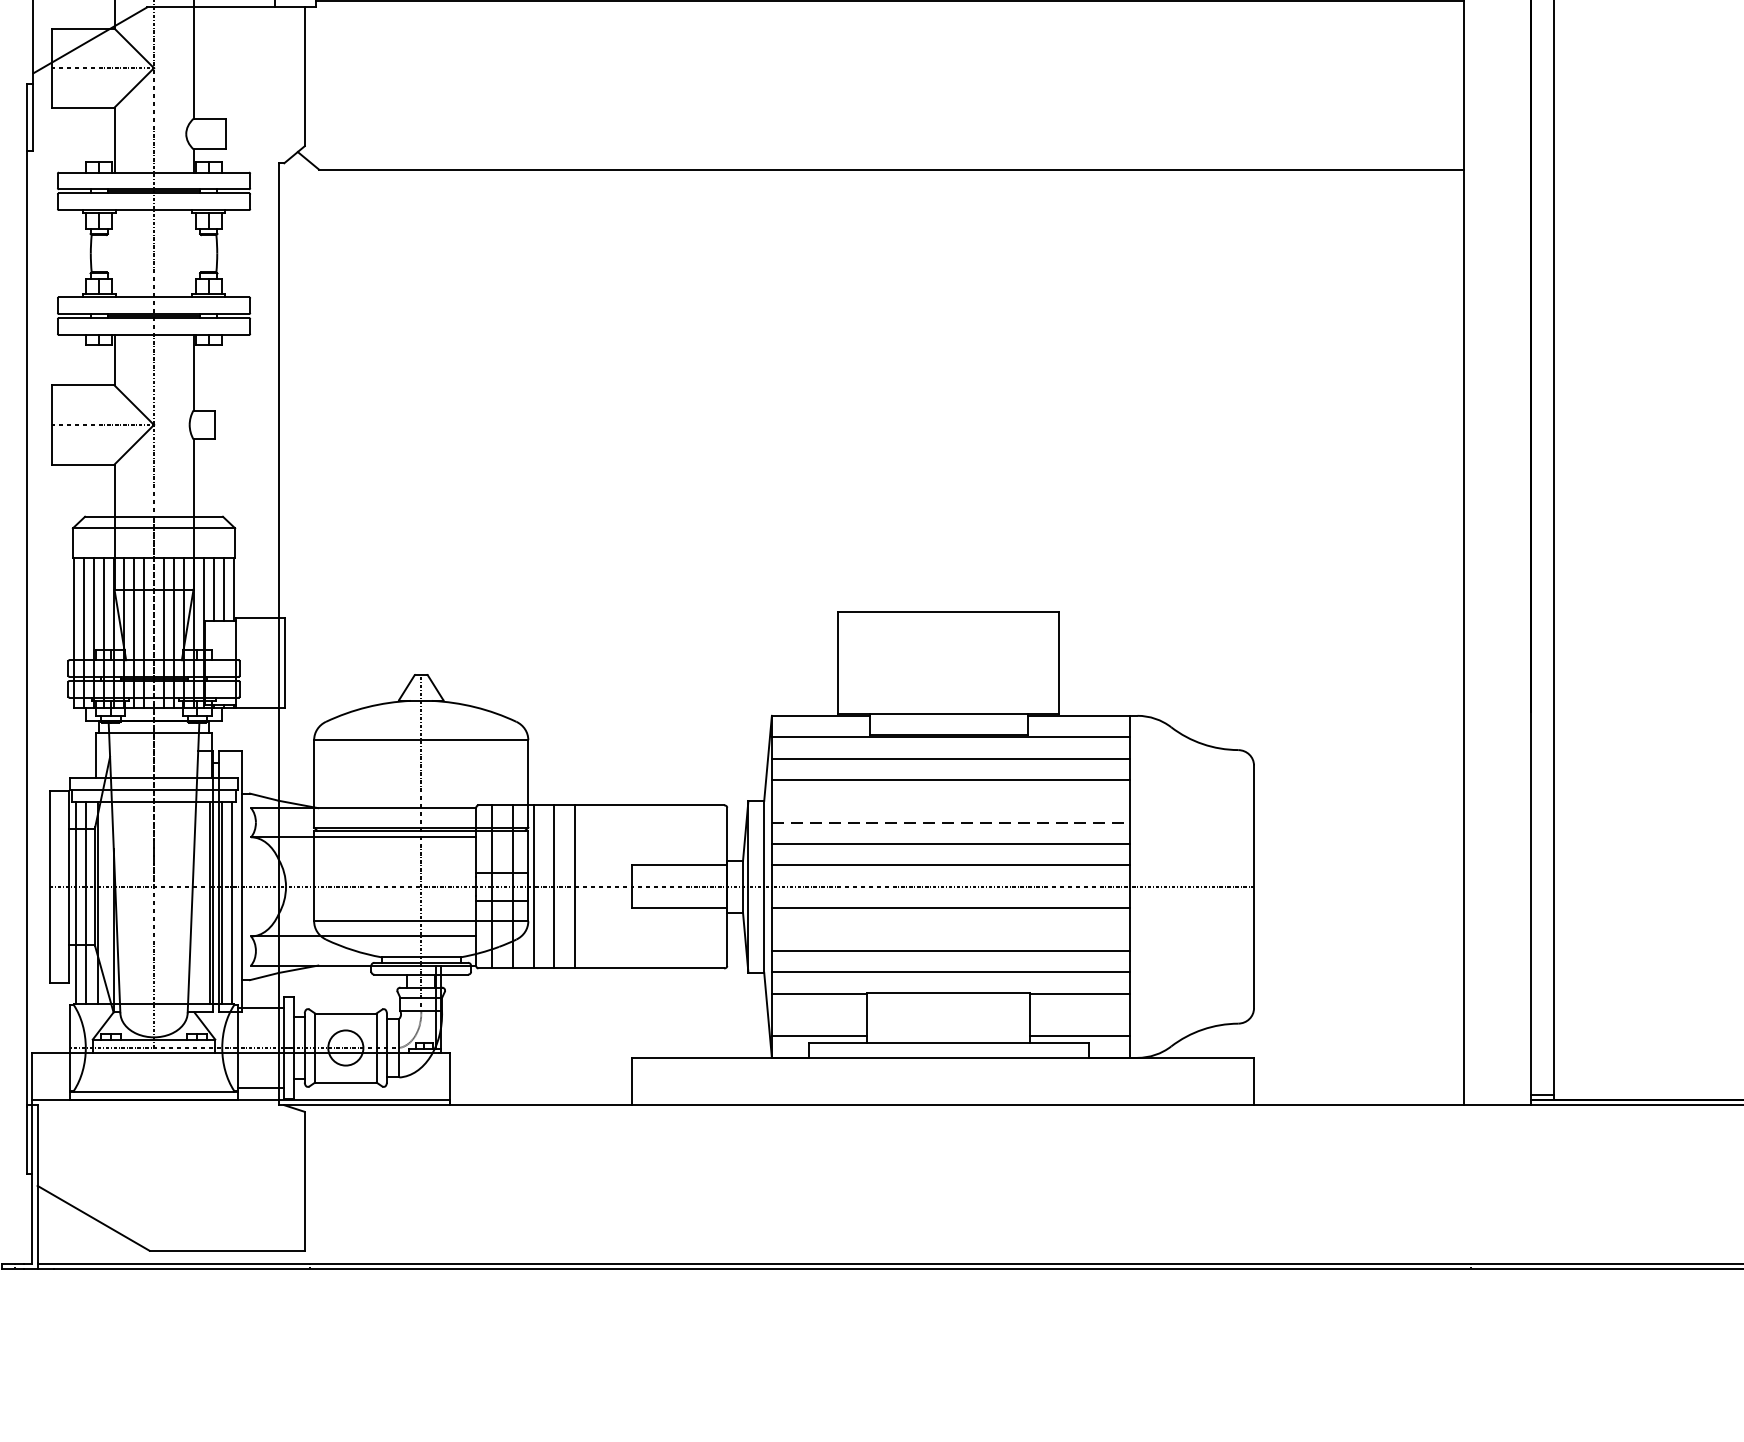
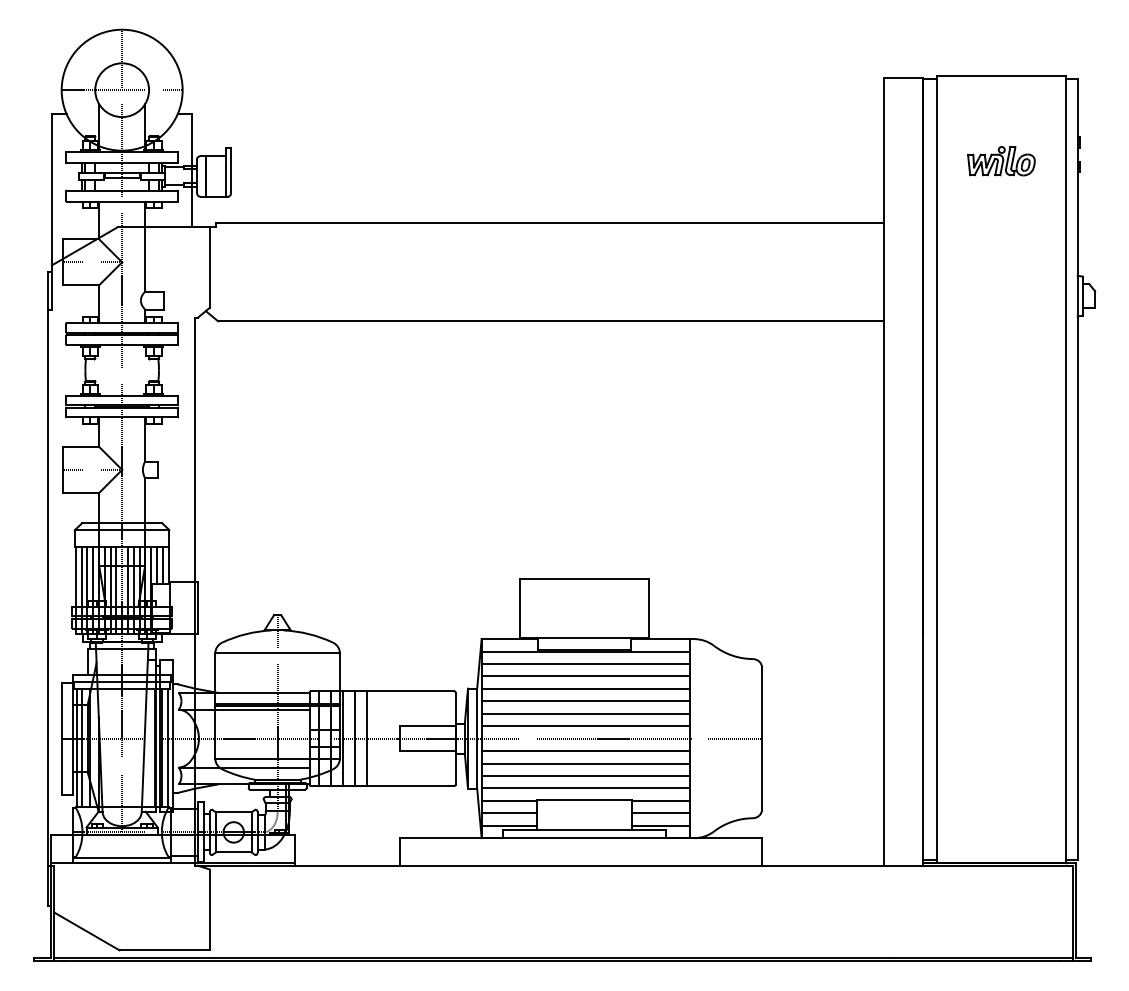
line: (950, 800) -> (585, 688), added
line: (952, 823) -> (586, 701), dashed -> solid
line: (950, 929) -> (585, 763), added
line: (819, 1015) -> (509, 813), added
line: (1079, 1015) -> (660, 813), added

